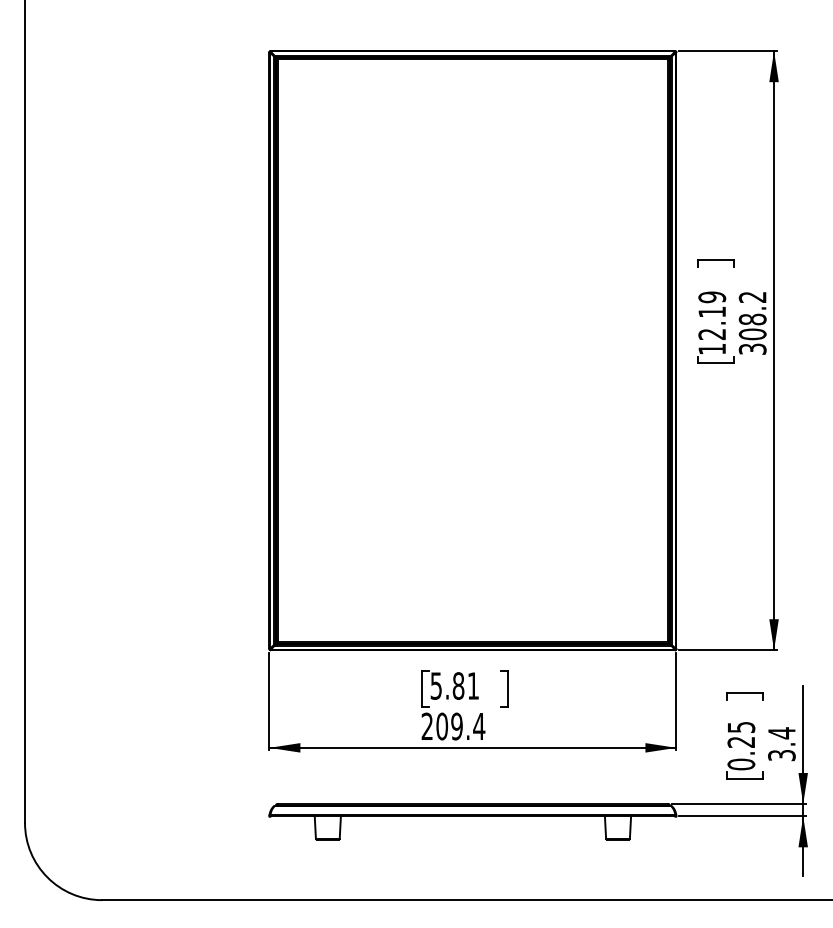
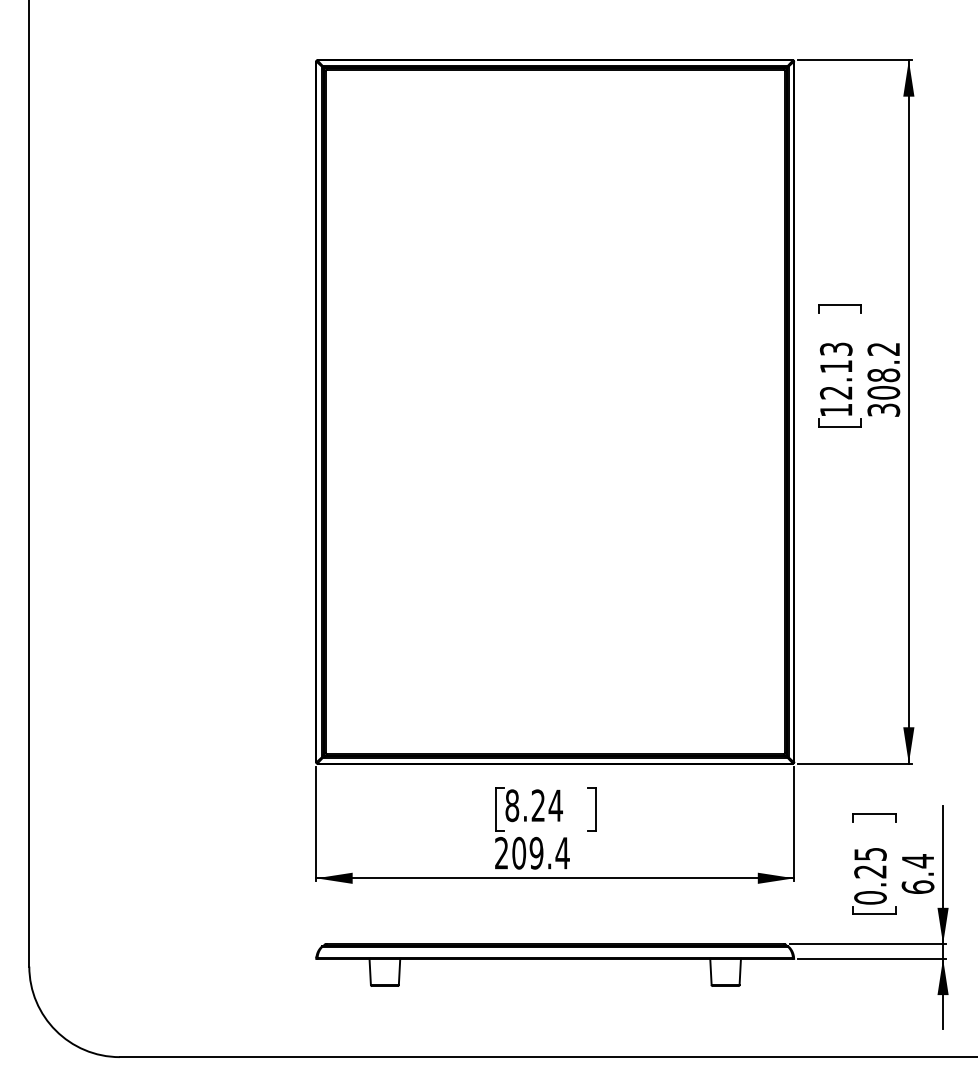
text: (711, 297) -> (835, 349), 12.19 -> 12.13
text: (454, 685) -> (533, 805), 5.81 -> 8.24
text: (781, 755) -> (917, 887), 3.4 -> 6.4

